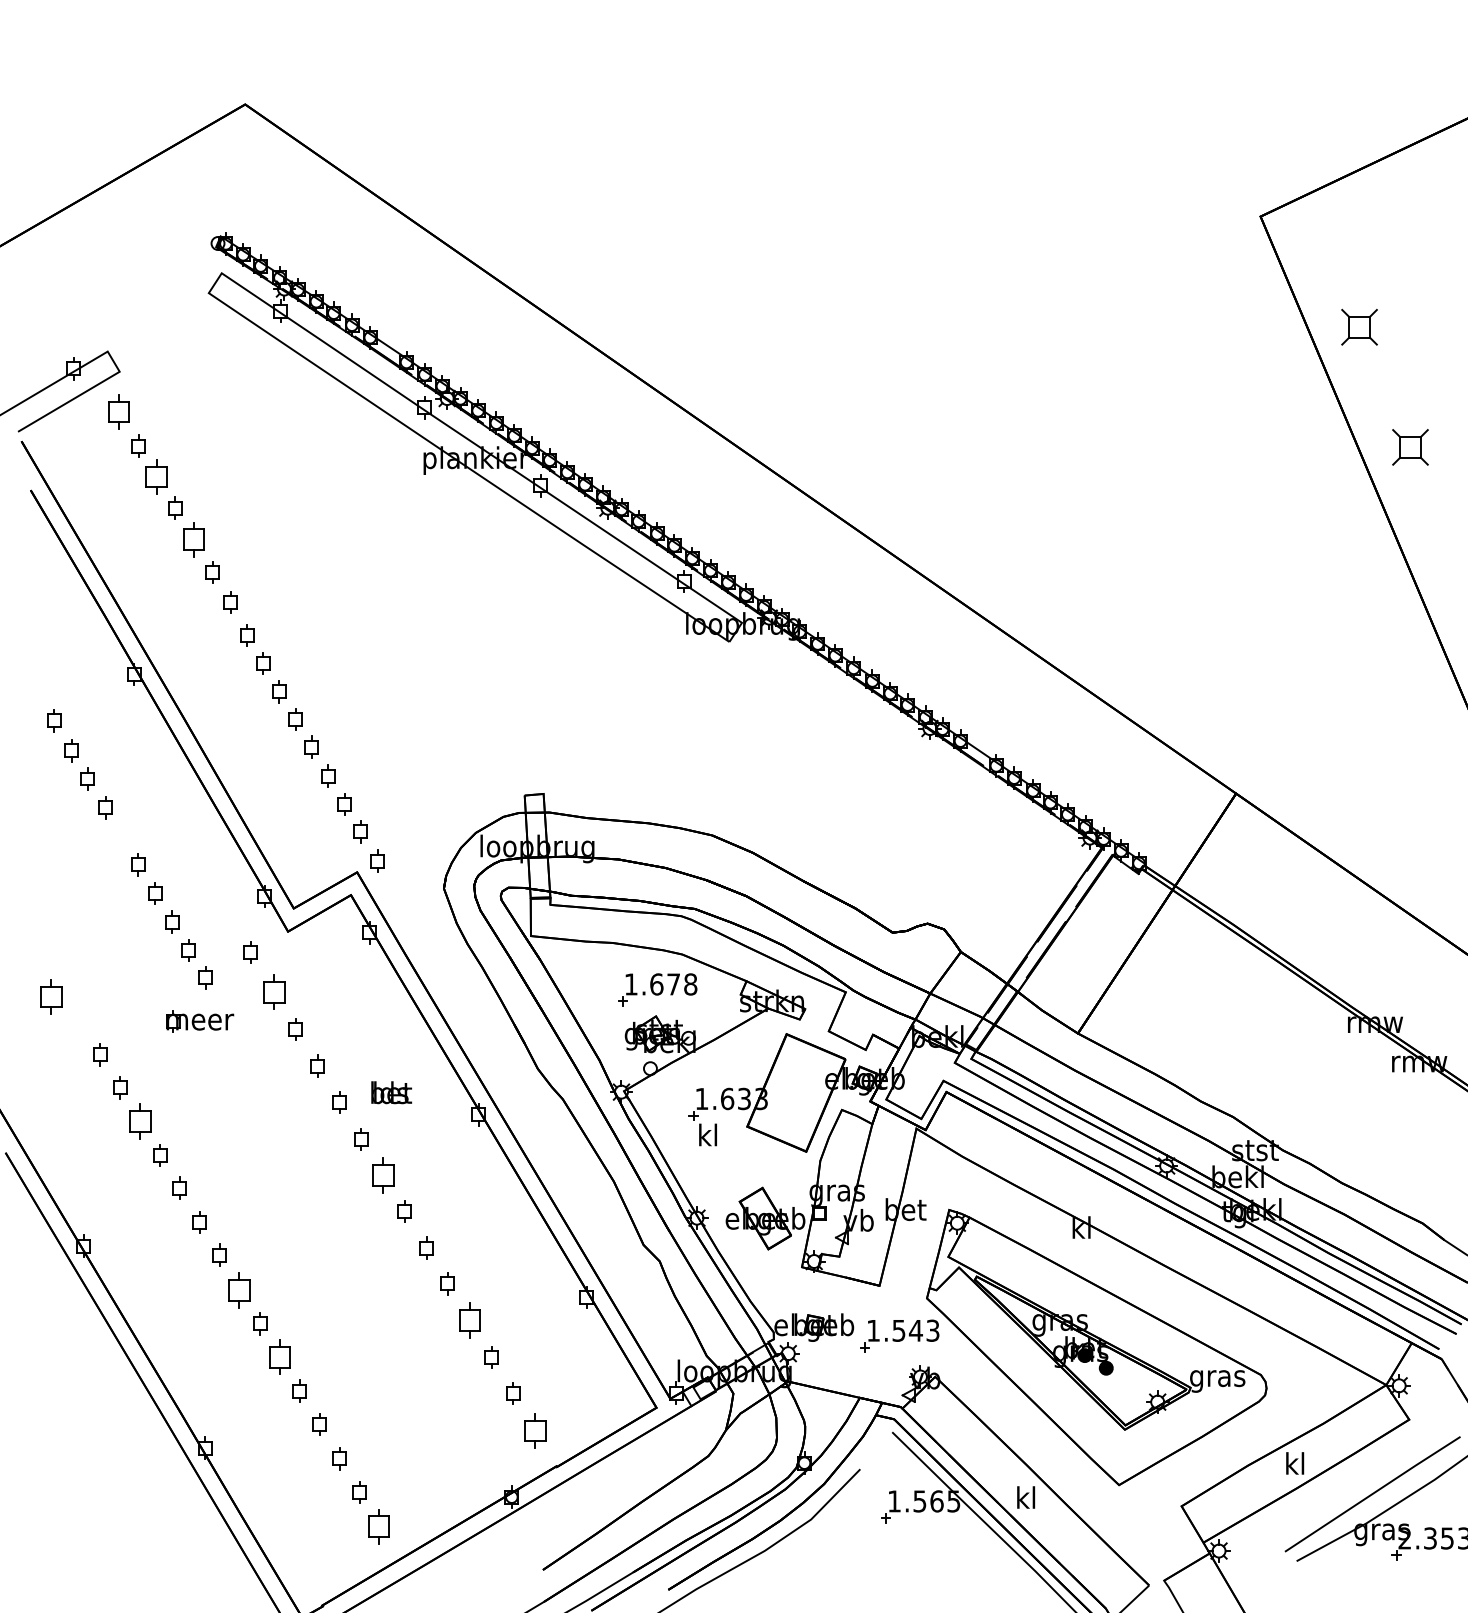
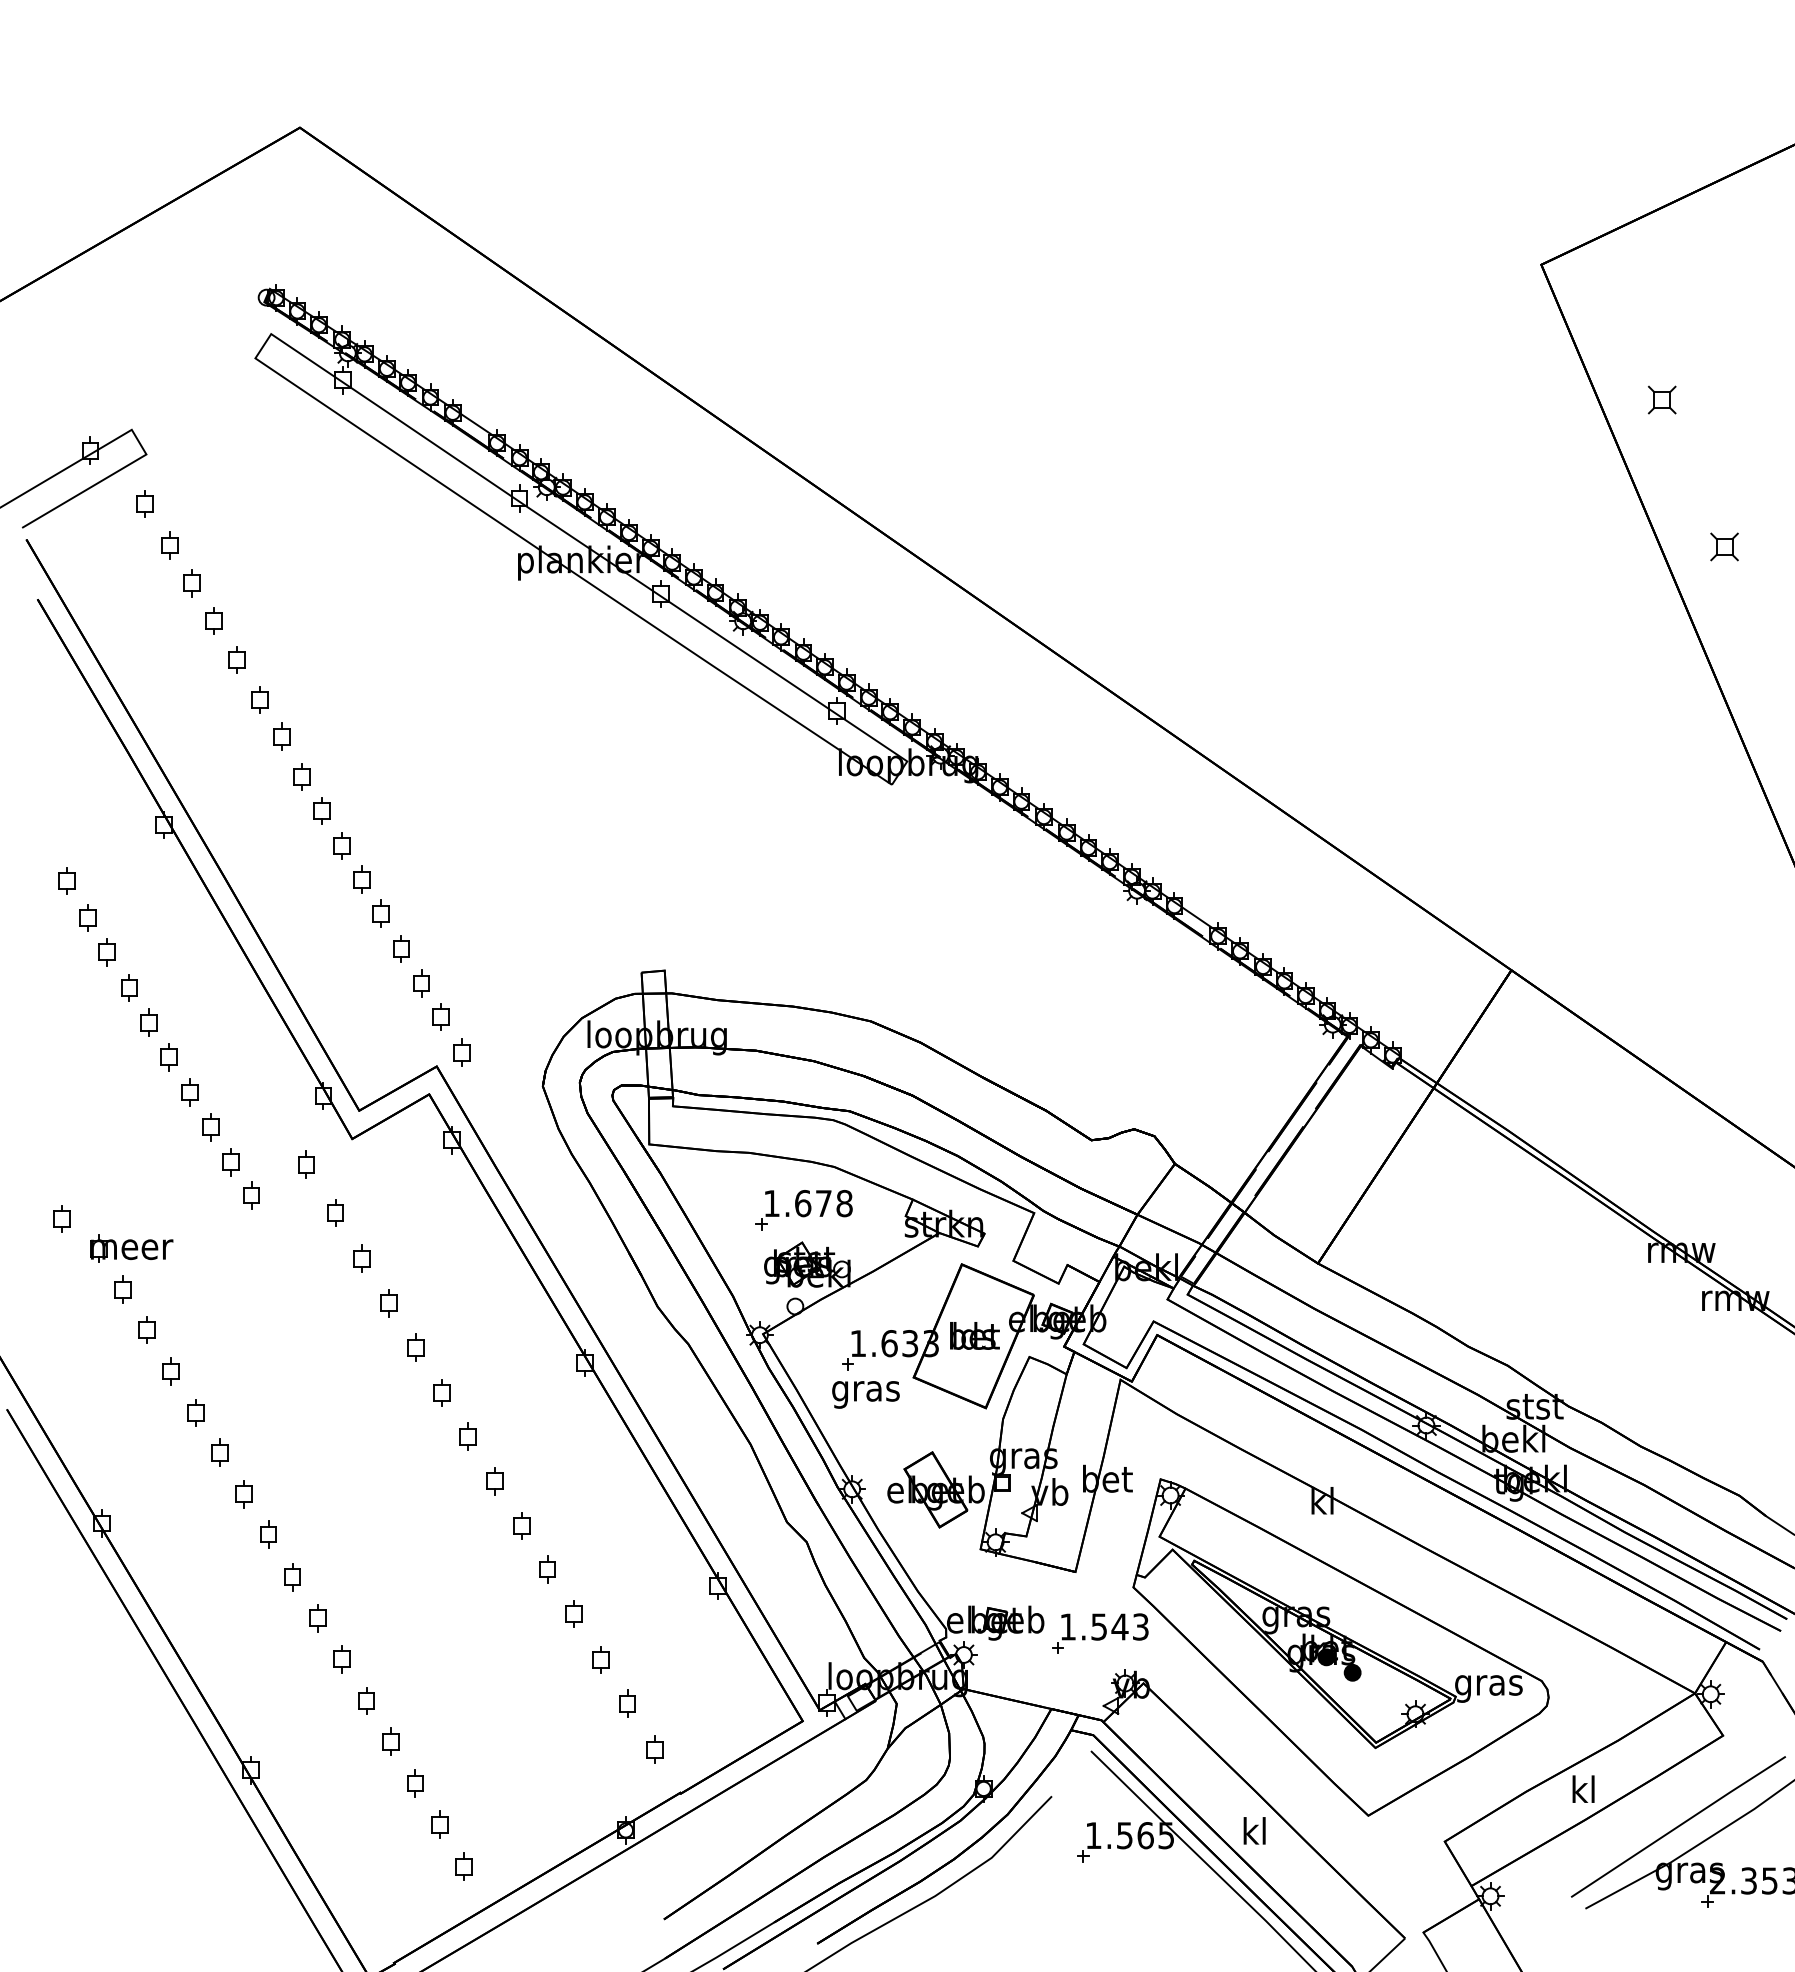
part: (1358, 326) -> (1661, 399), size x0.62
part: (118, 411) -> (144, 503), size x0.62
part: (1410, 447) -> (1724, 546), size x0.62
part: (156, 477) -> (191, 583), size x0.62
part: (193, 539) -> (236, 659), size x0.62
part: (121, 836) -> (148, 1022), added
part: (274, 991) -> (335, 1212), size x0.62
part: (50, 996) -> (61, 1218), size x0.62
part: (199, 1021) -> (131, 1248), moved
text: (391, 1092) -> (974, 1335), moved
part: (139, 1121) -> (170, 1371), size x0.62
text: (707, 1137) -> (865, 1390), kl -> gras
part: (382, 1174) -> (467, 1436), size x0.62
part: (239, 1290) -> (292, 1577), size x0.62
part: (469, 1319) -> (573, 1613), size x0.62
part: (279, 1357) -> (341, 1659), size x0.62
part: (535, 1430) -> (654, 1749), size x0.62
part: (379, 1526) -> (463, 1866), size x0.62

